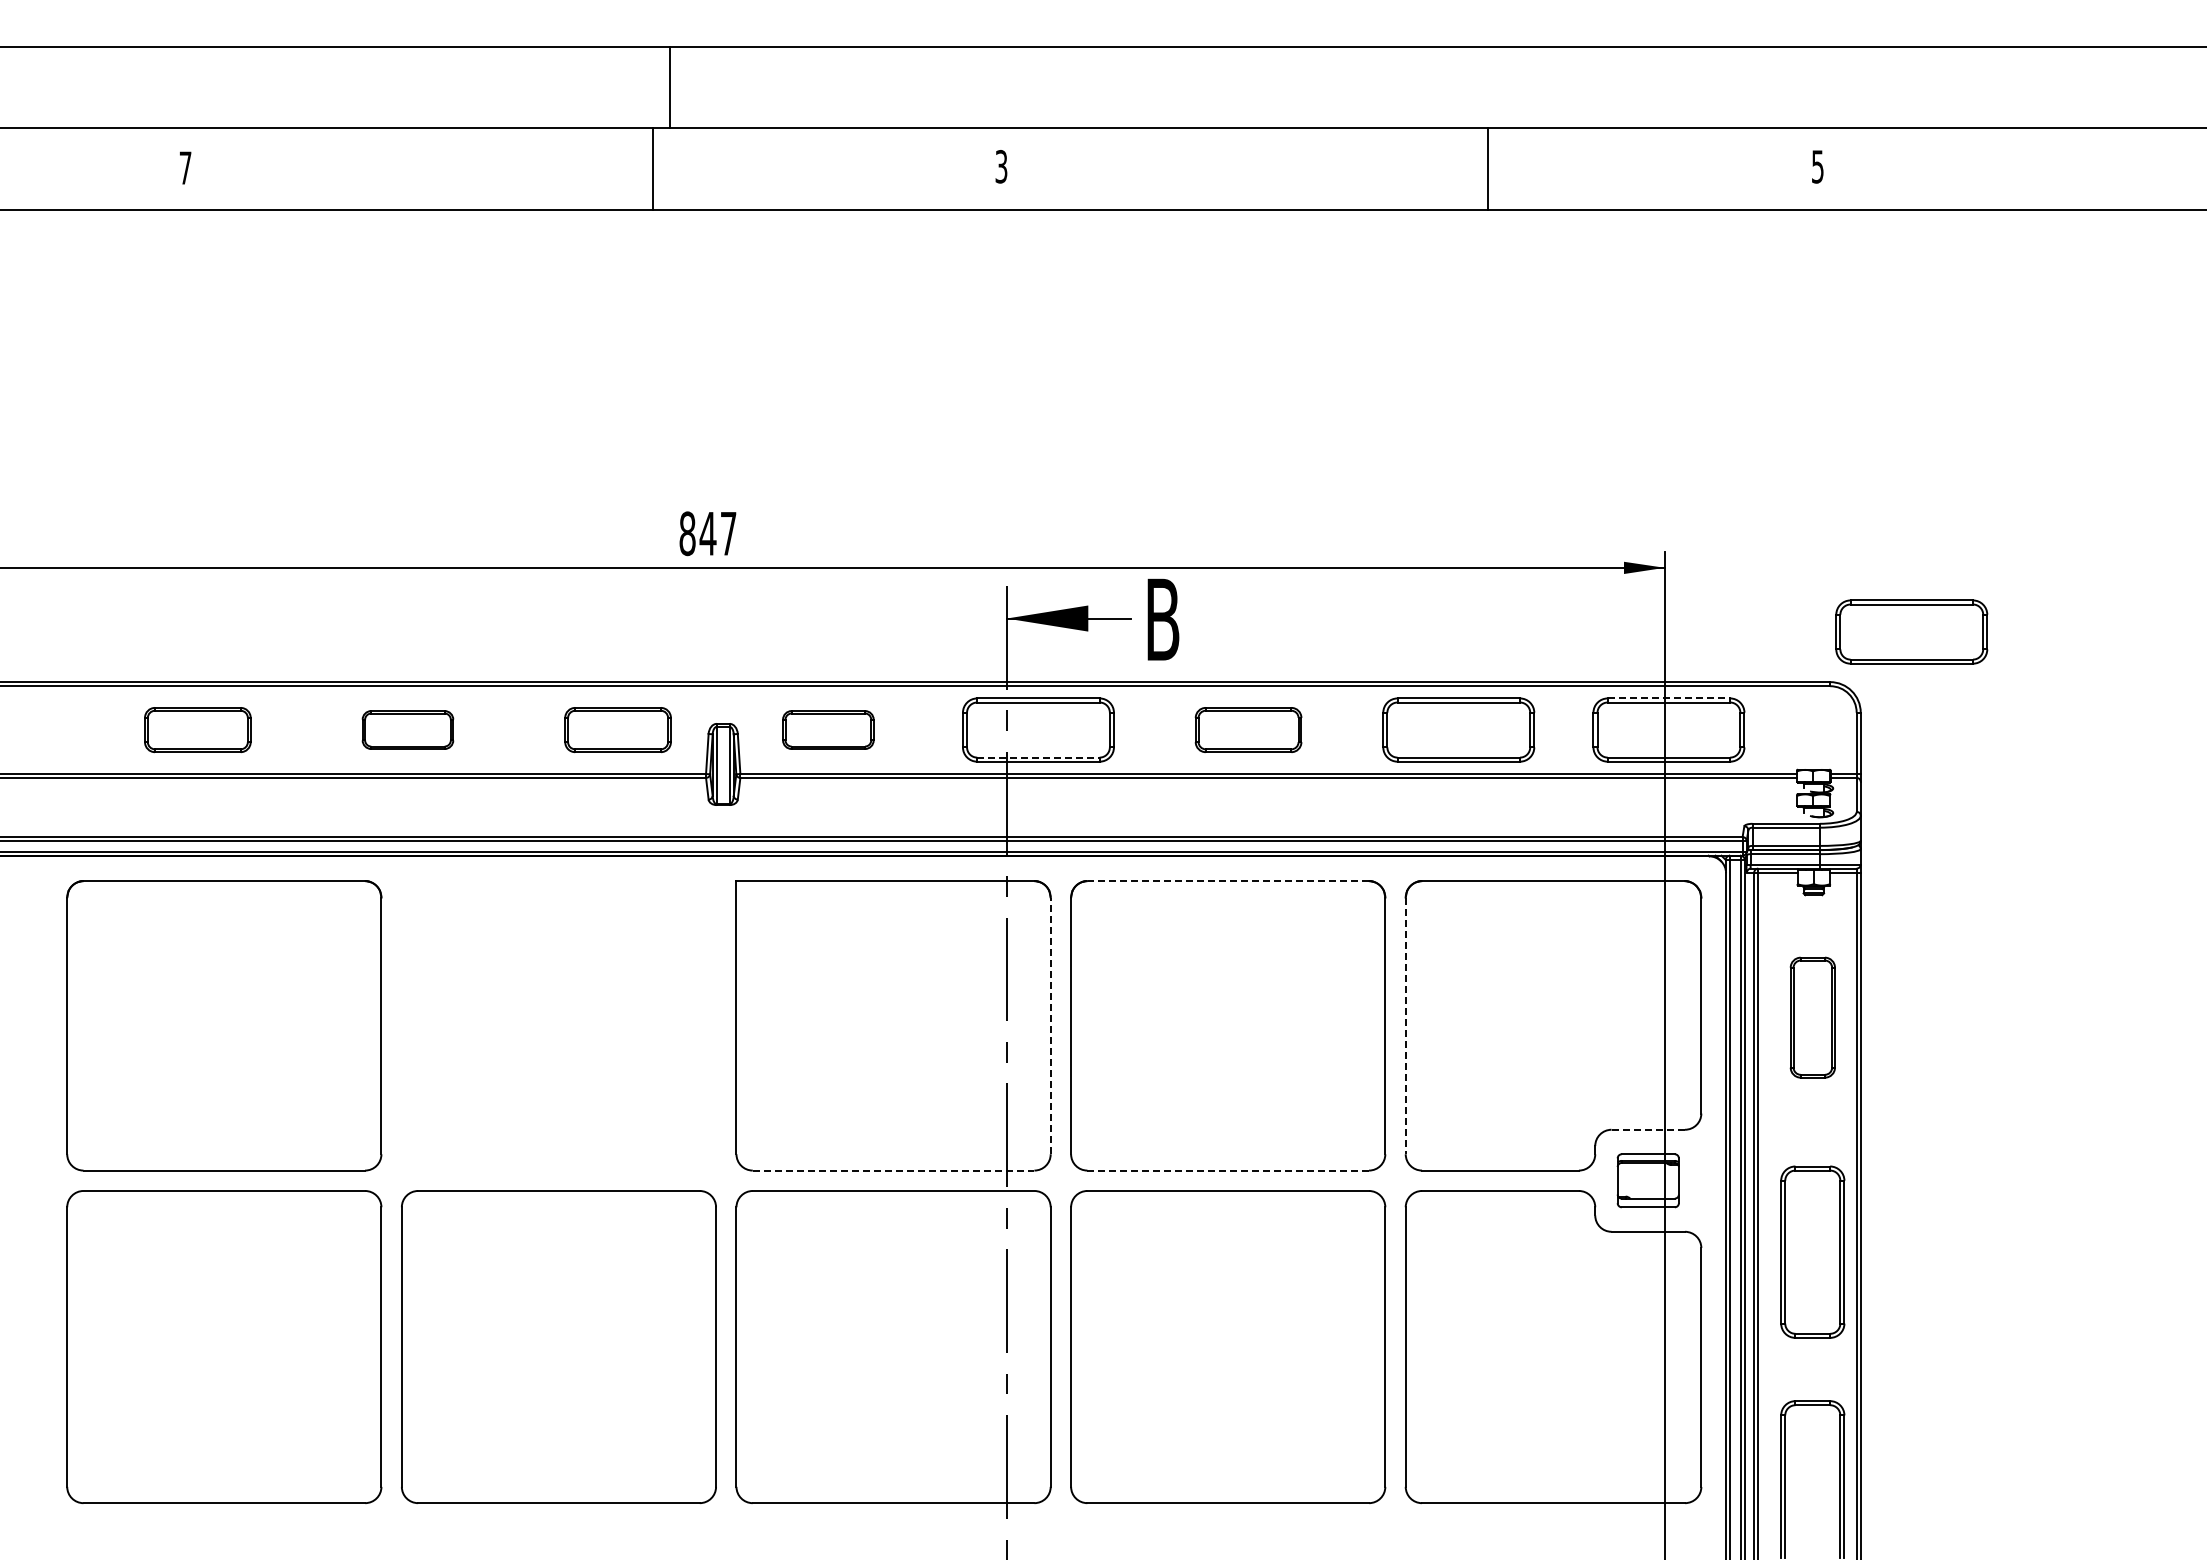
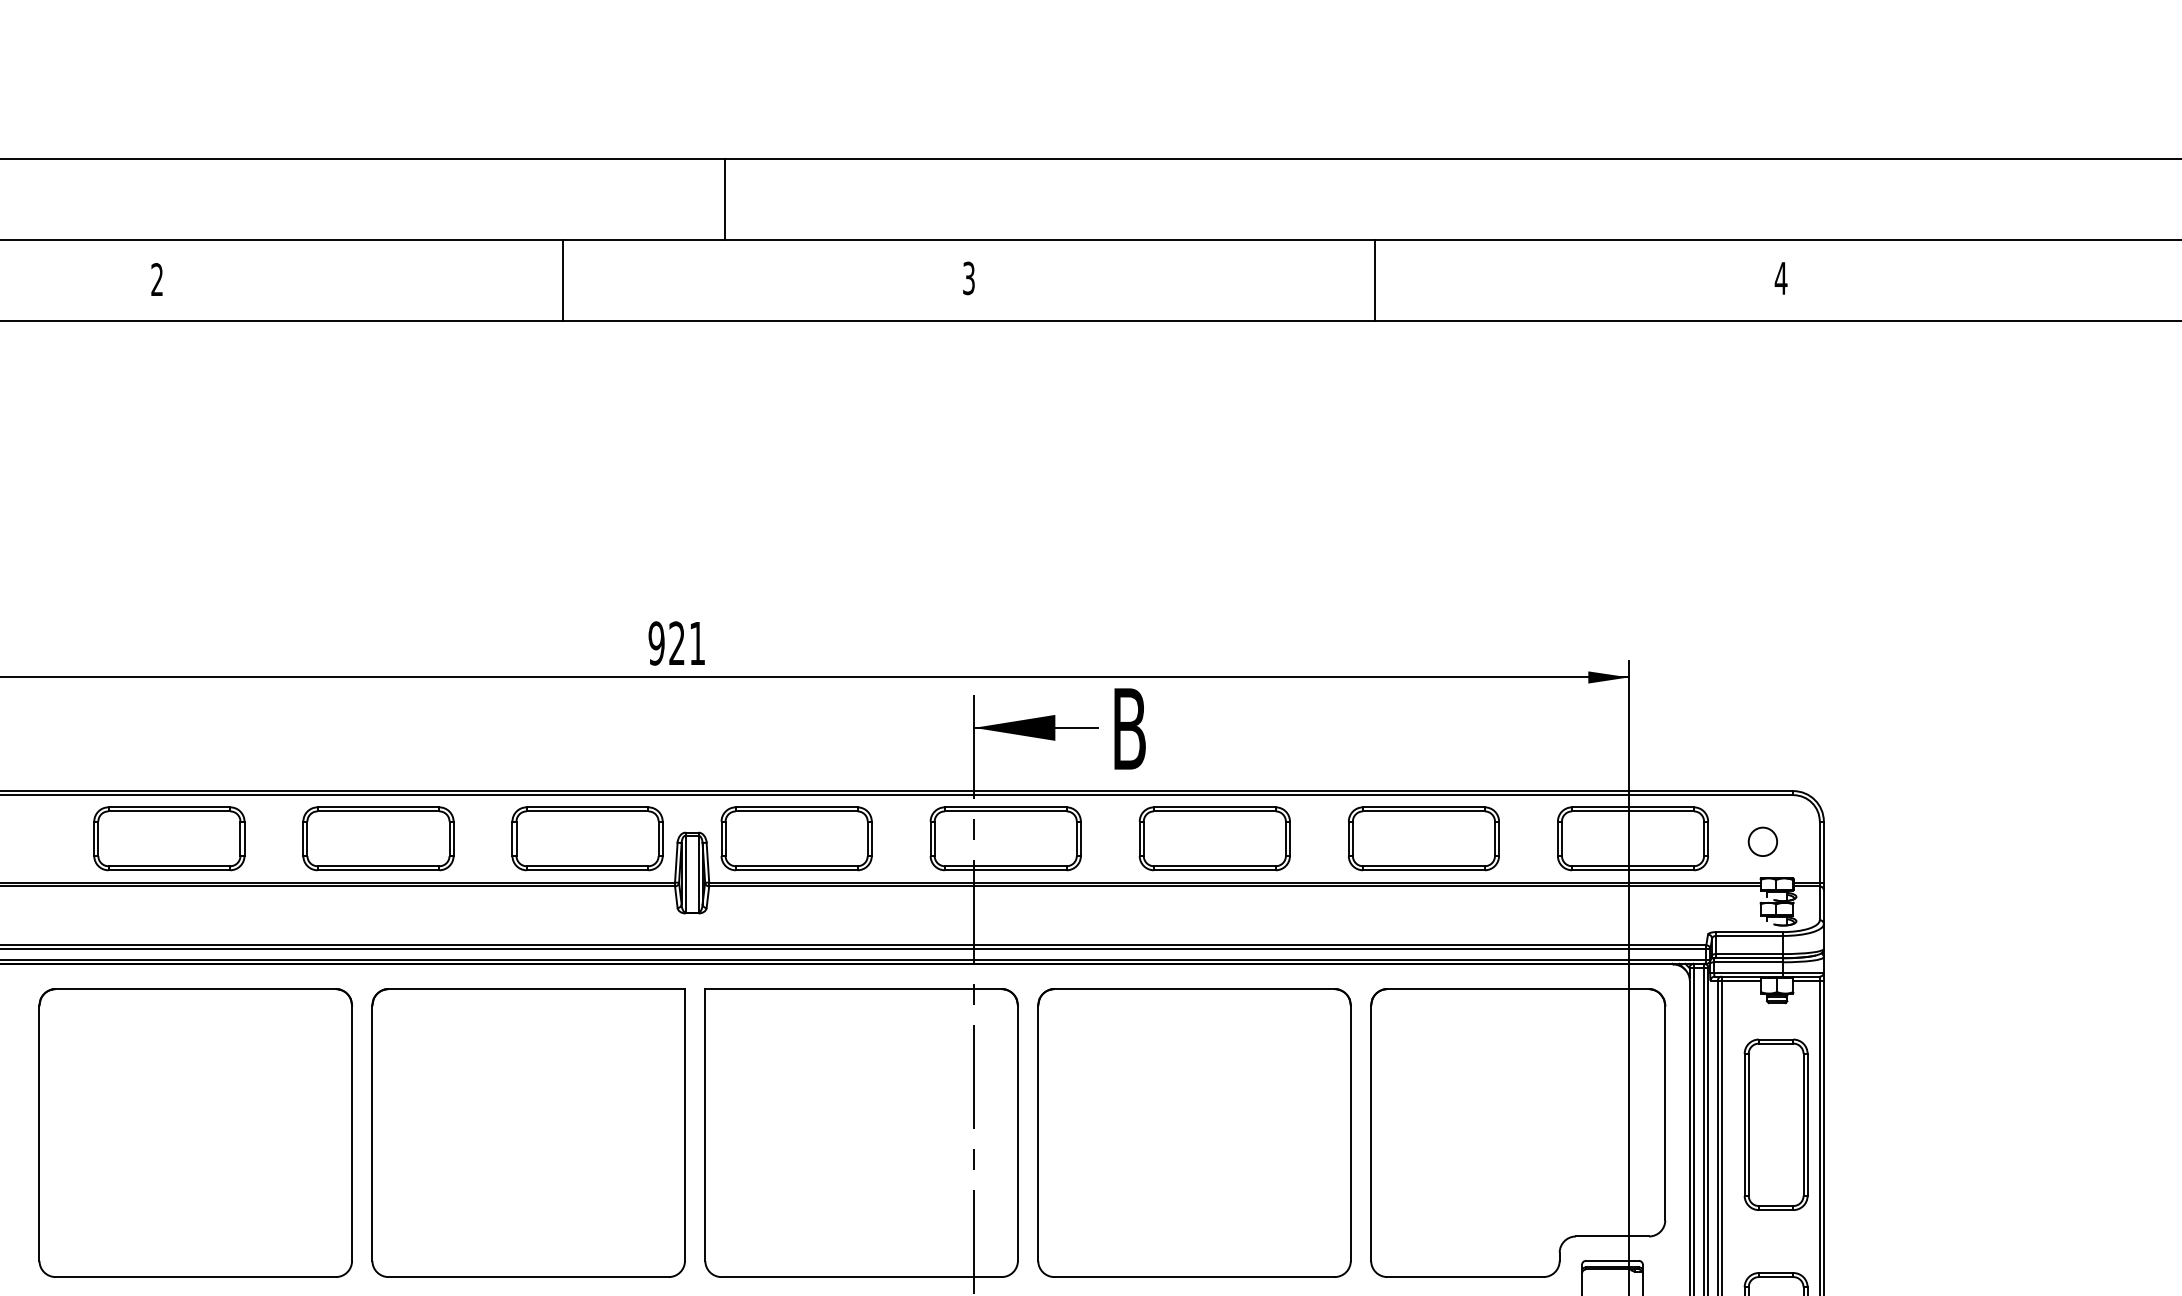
line: (670, 87) -> (725, 199), moved
text: (1817, 166) -> (1780, 278), 5 -> 4
text: (185, 167) -> (157, 279), 7 -> 2
line: (653, 168) -> (563, 280), moved
line: (1488, 168) -> (1374, 280), moved
text: (707, 533) -> (676, 643), 847 -> 921
part: (1911, 631) -> (1874, 740), removed
line: (1669, 698) -> (1633, 807), dashed -> solid
part: (197, 729) -> (169, 838), size x1.43
part: (407, 729) -> (378, 838), size x1.67
part: (617, 729) -> (586, 838), size x1.43
part: (828, 729) -> (796, 838), size x1.67
part: (1248, 729) -> (1214, 838), size x1.43
circle: (1799, 733) -> (1762, 842), added
line: (1038, 757) -> (1005, 866), dashed -> solid
line: (1228, 881) -> (1194, 989), dashed -> solid
part: (1812, 1017) -> (1775, 1124), size x1.43
part: (558, 1025) -> (528, 1132), added
line: (1050, 1025) -> (1017, 1132), dashed -> solid
line: (1405, 1026) -> (1370, 1133), dashed -> solid
line: (1648, 1129) -> (1612, 1236), dashed -> solid
line: (893, 1170) -> (861, 1277), dashed -> solid
line: (1228, 1170) -> (1194, 1277), dashed -> solid

